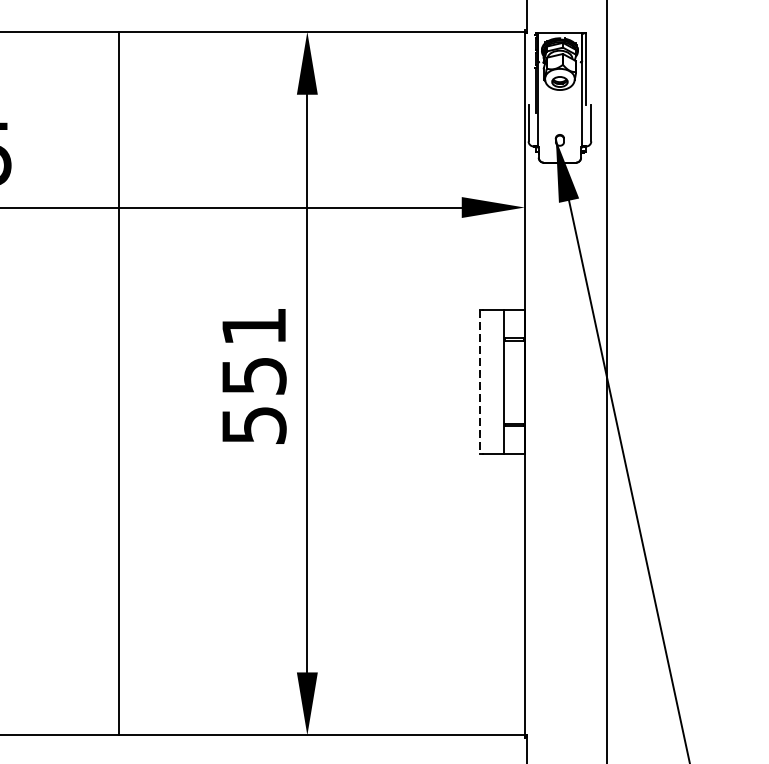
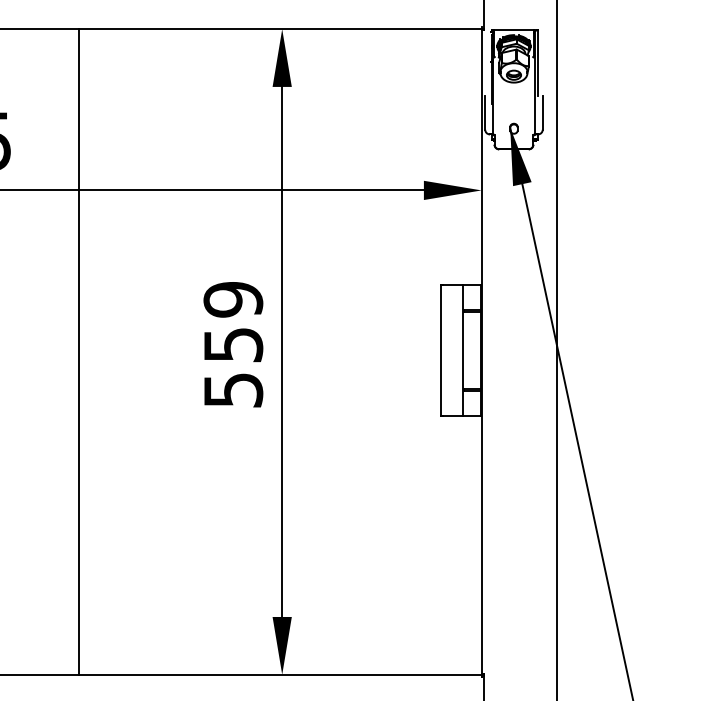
text: (254, 326) -> (233, 299), 551 -> 559
line: (479, 382) -> (440, 350), dashed -> solid
line: (119, 383) -> (79, 351), moved

